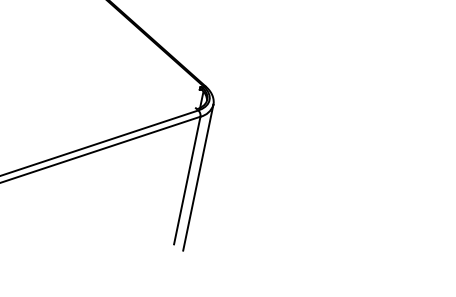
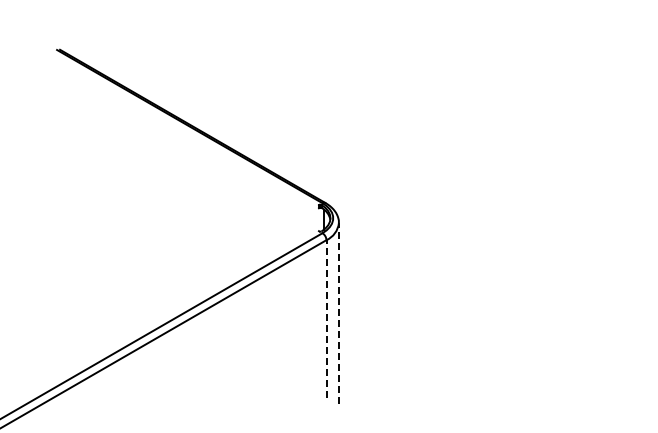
line: (198, 177) -> (338, 312), solid -> dashed
line: (187, 179) -> (326, 318), solid -> dashed

